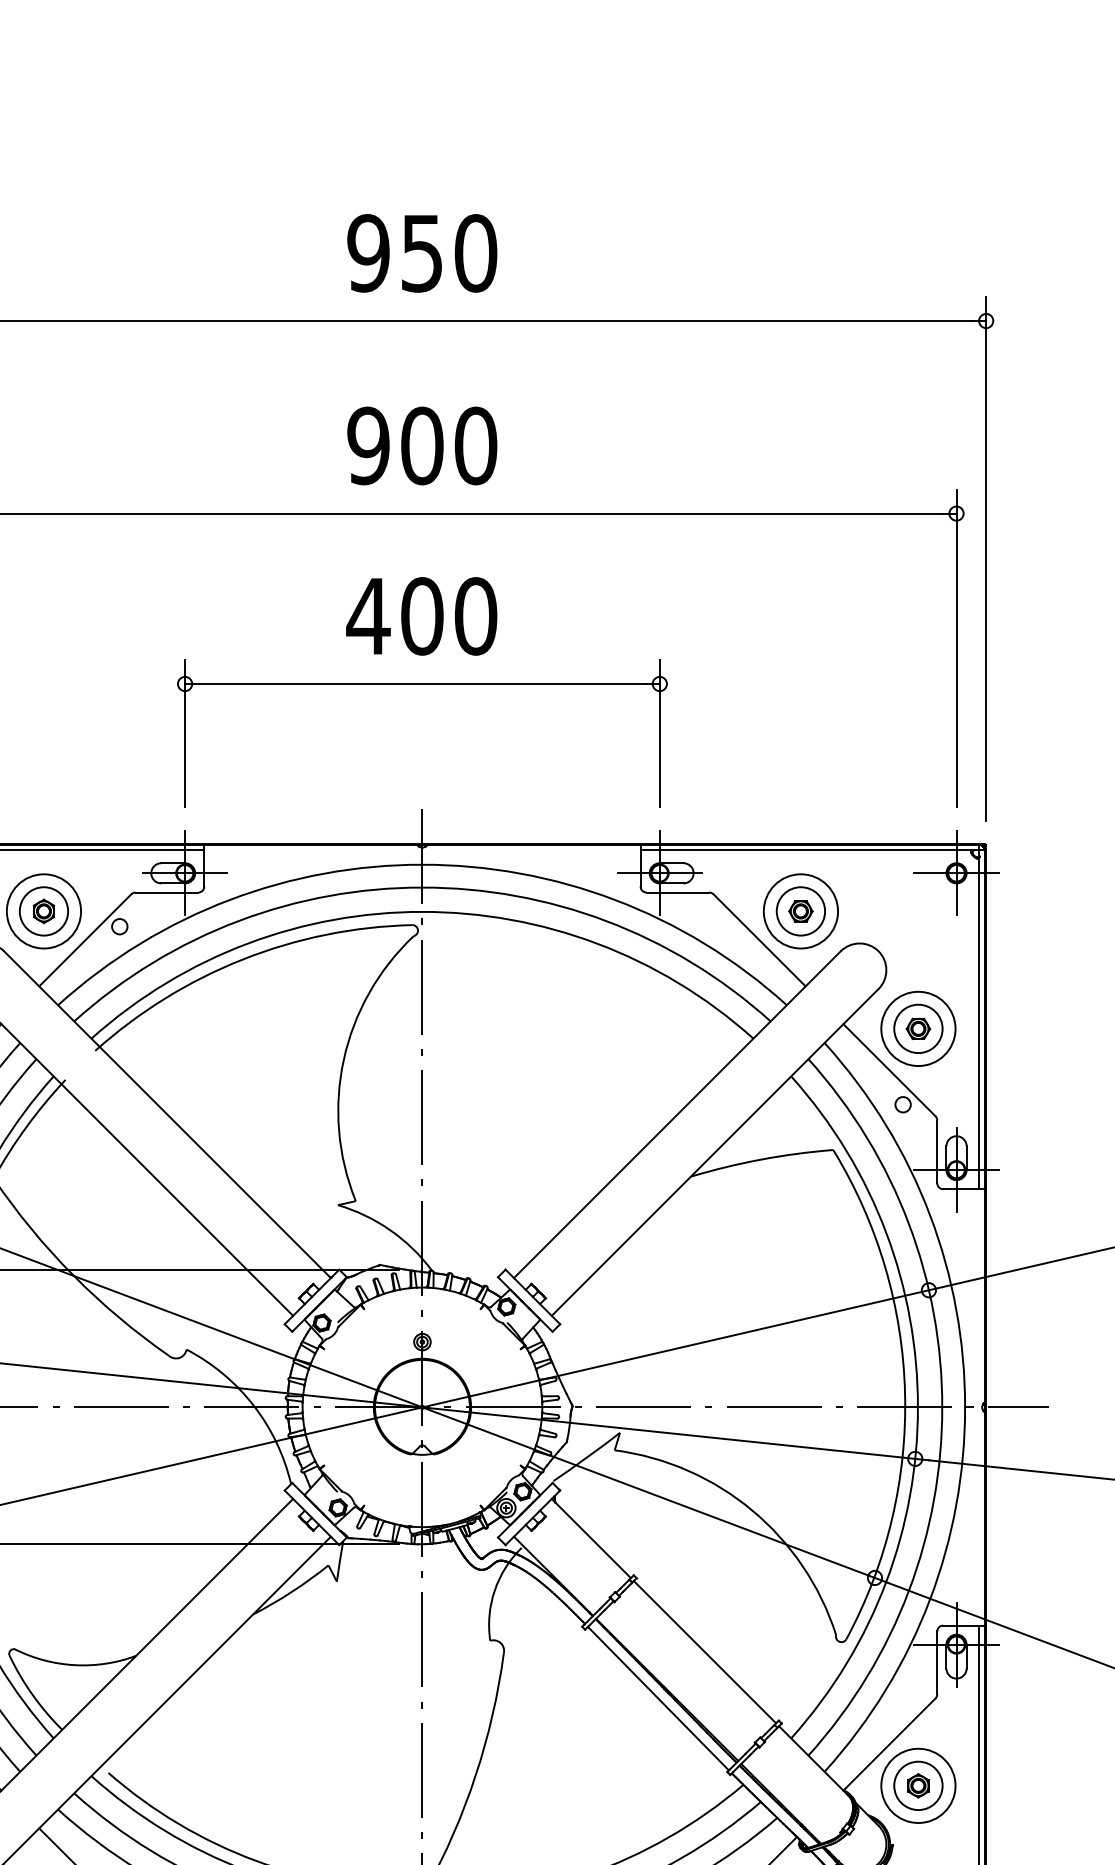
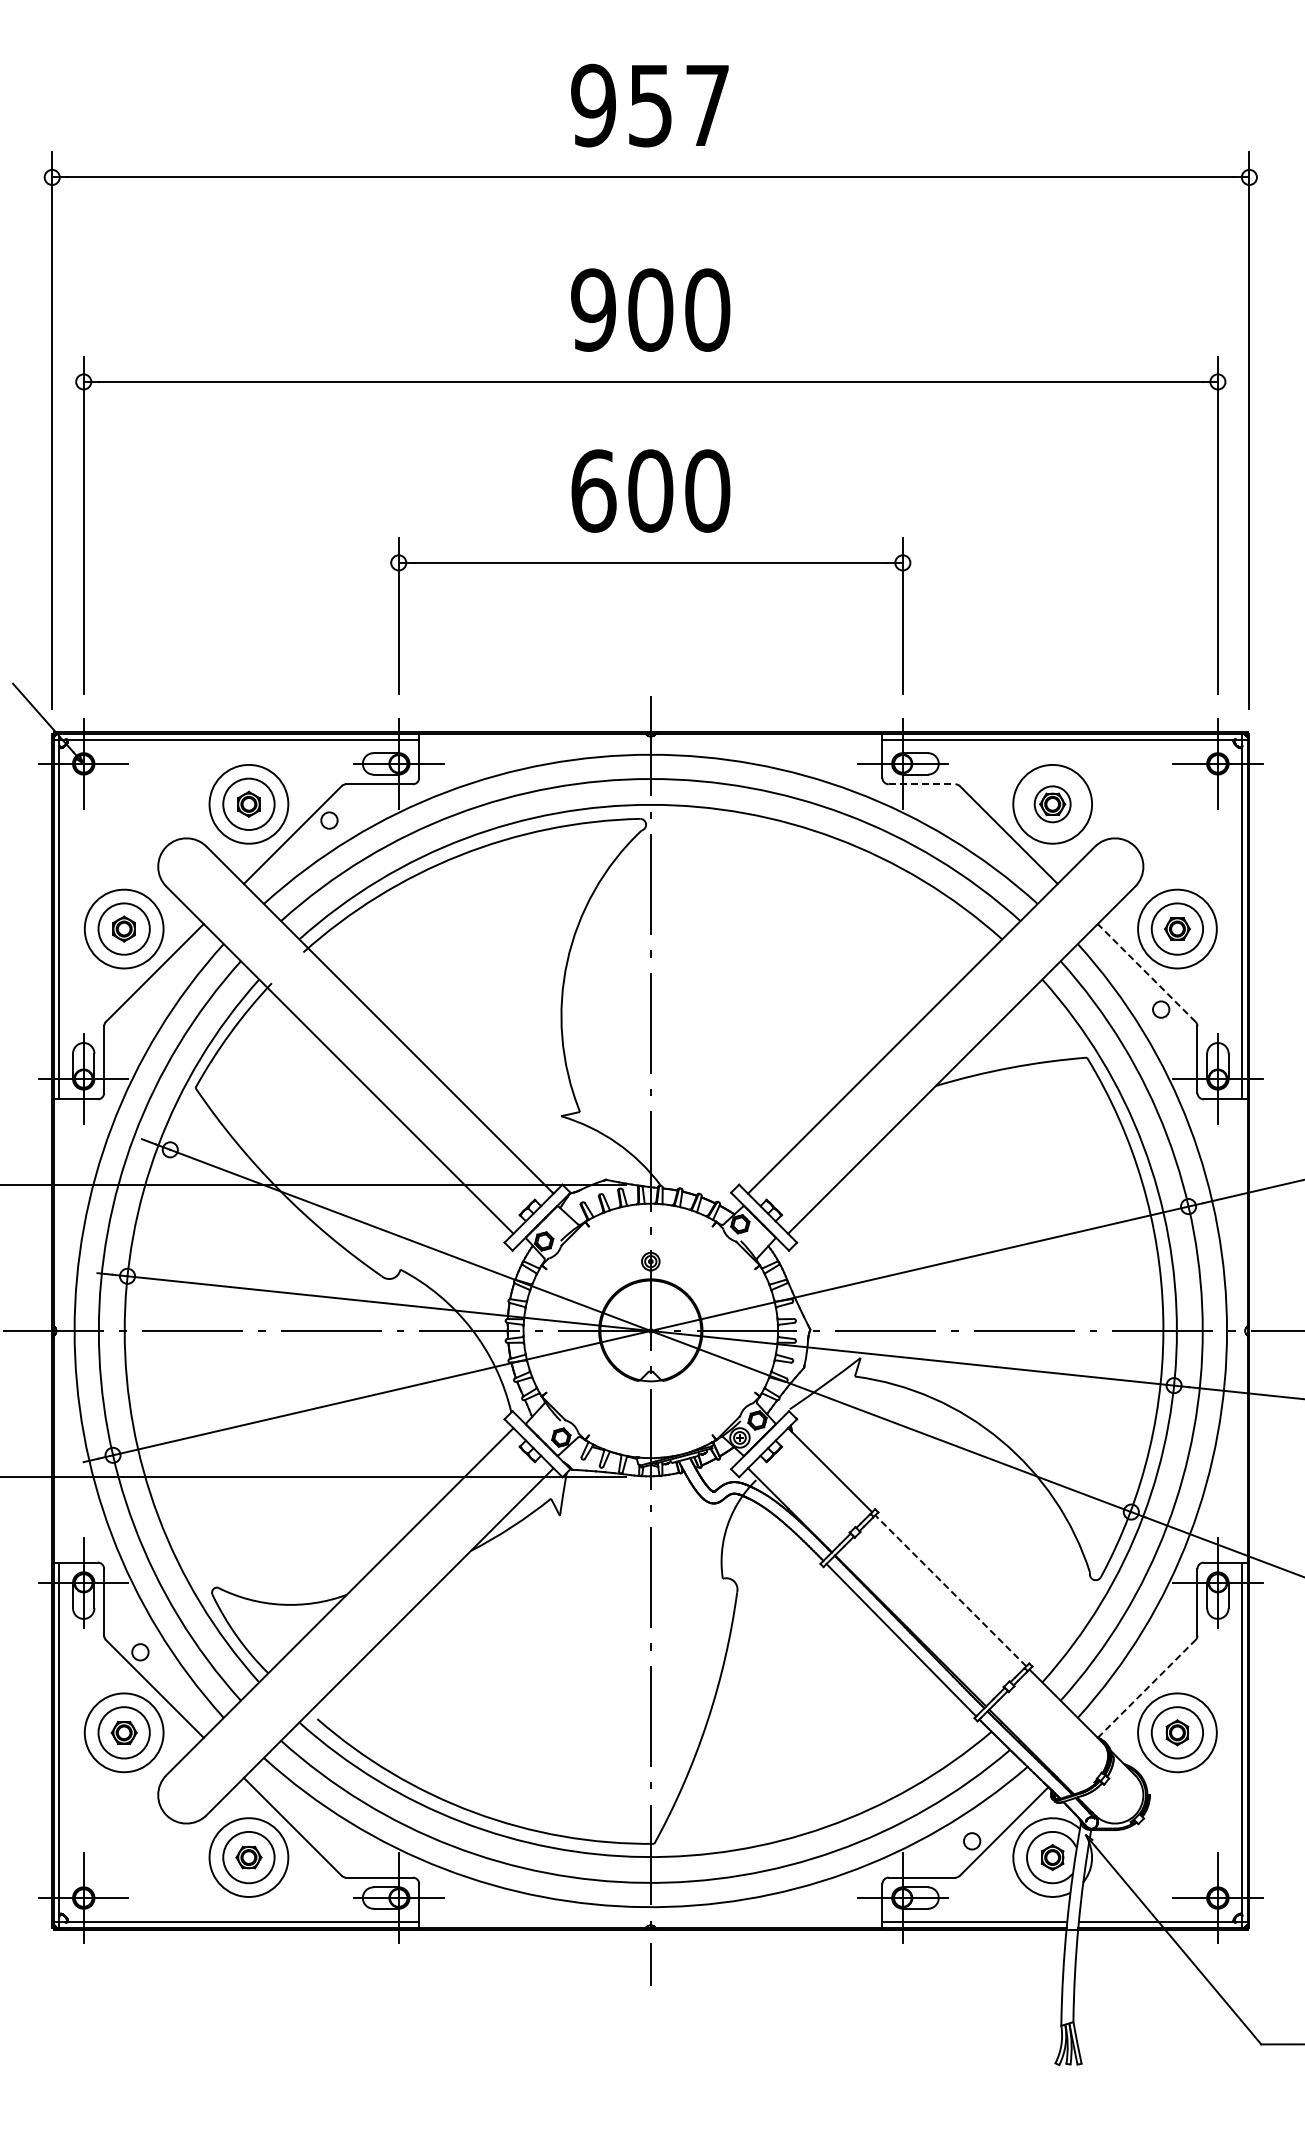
text: (475, 253) -> (707, 105), 950 -> 957
text: (368, 615) -> (593, 490), 400 -> 600
line: (678, 892) -> (922, 784), solid -> dashed
circle: (800, 911) -> (1052, 804), size x0.7
line: (889, 1069) -> (1146, 972), solid -> dashed
line: (704, 1651) -> (950, 1590), solid -> dashed
line: (890, 1744) -> (1147, 1688), solid -> dashed

